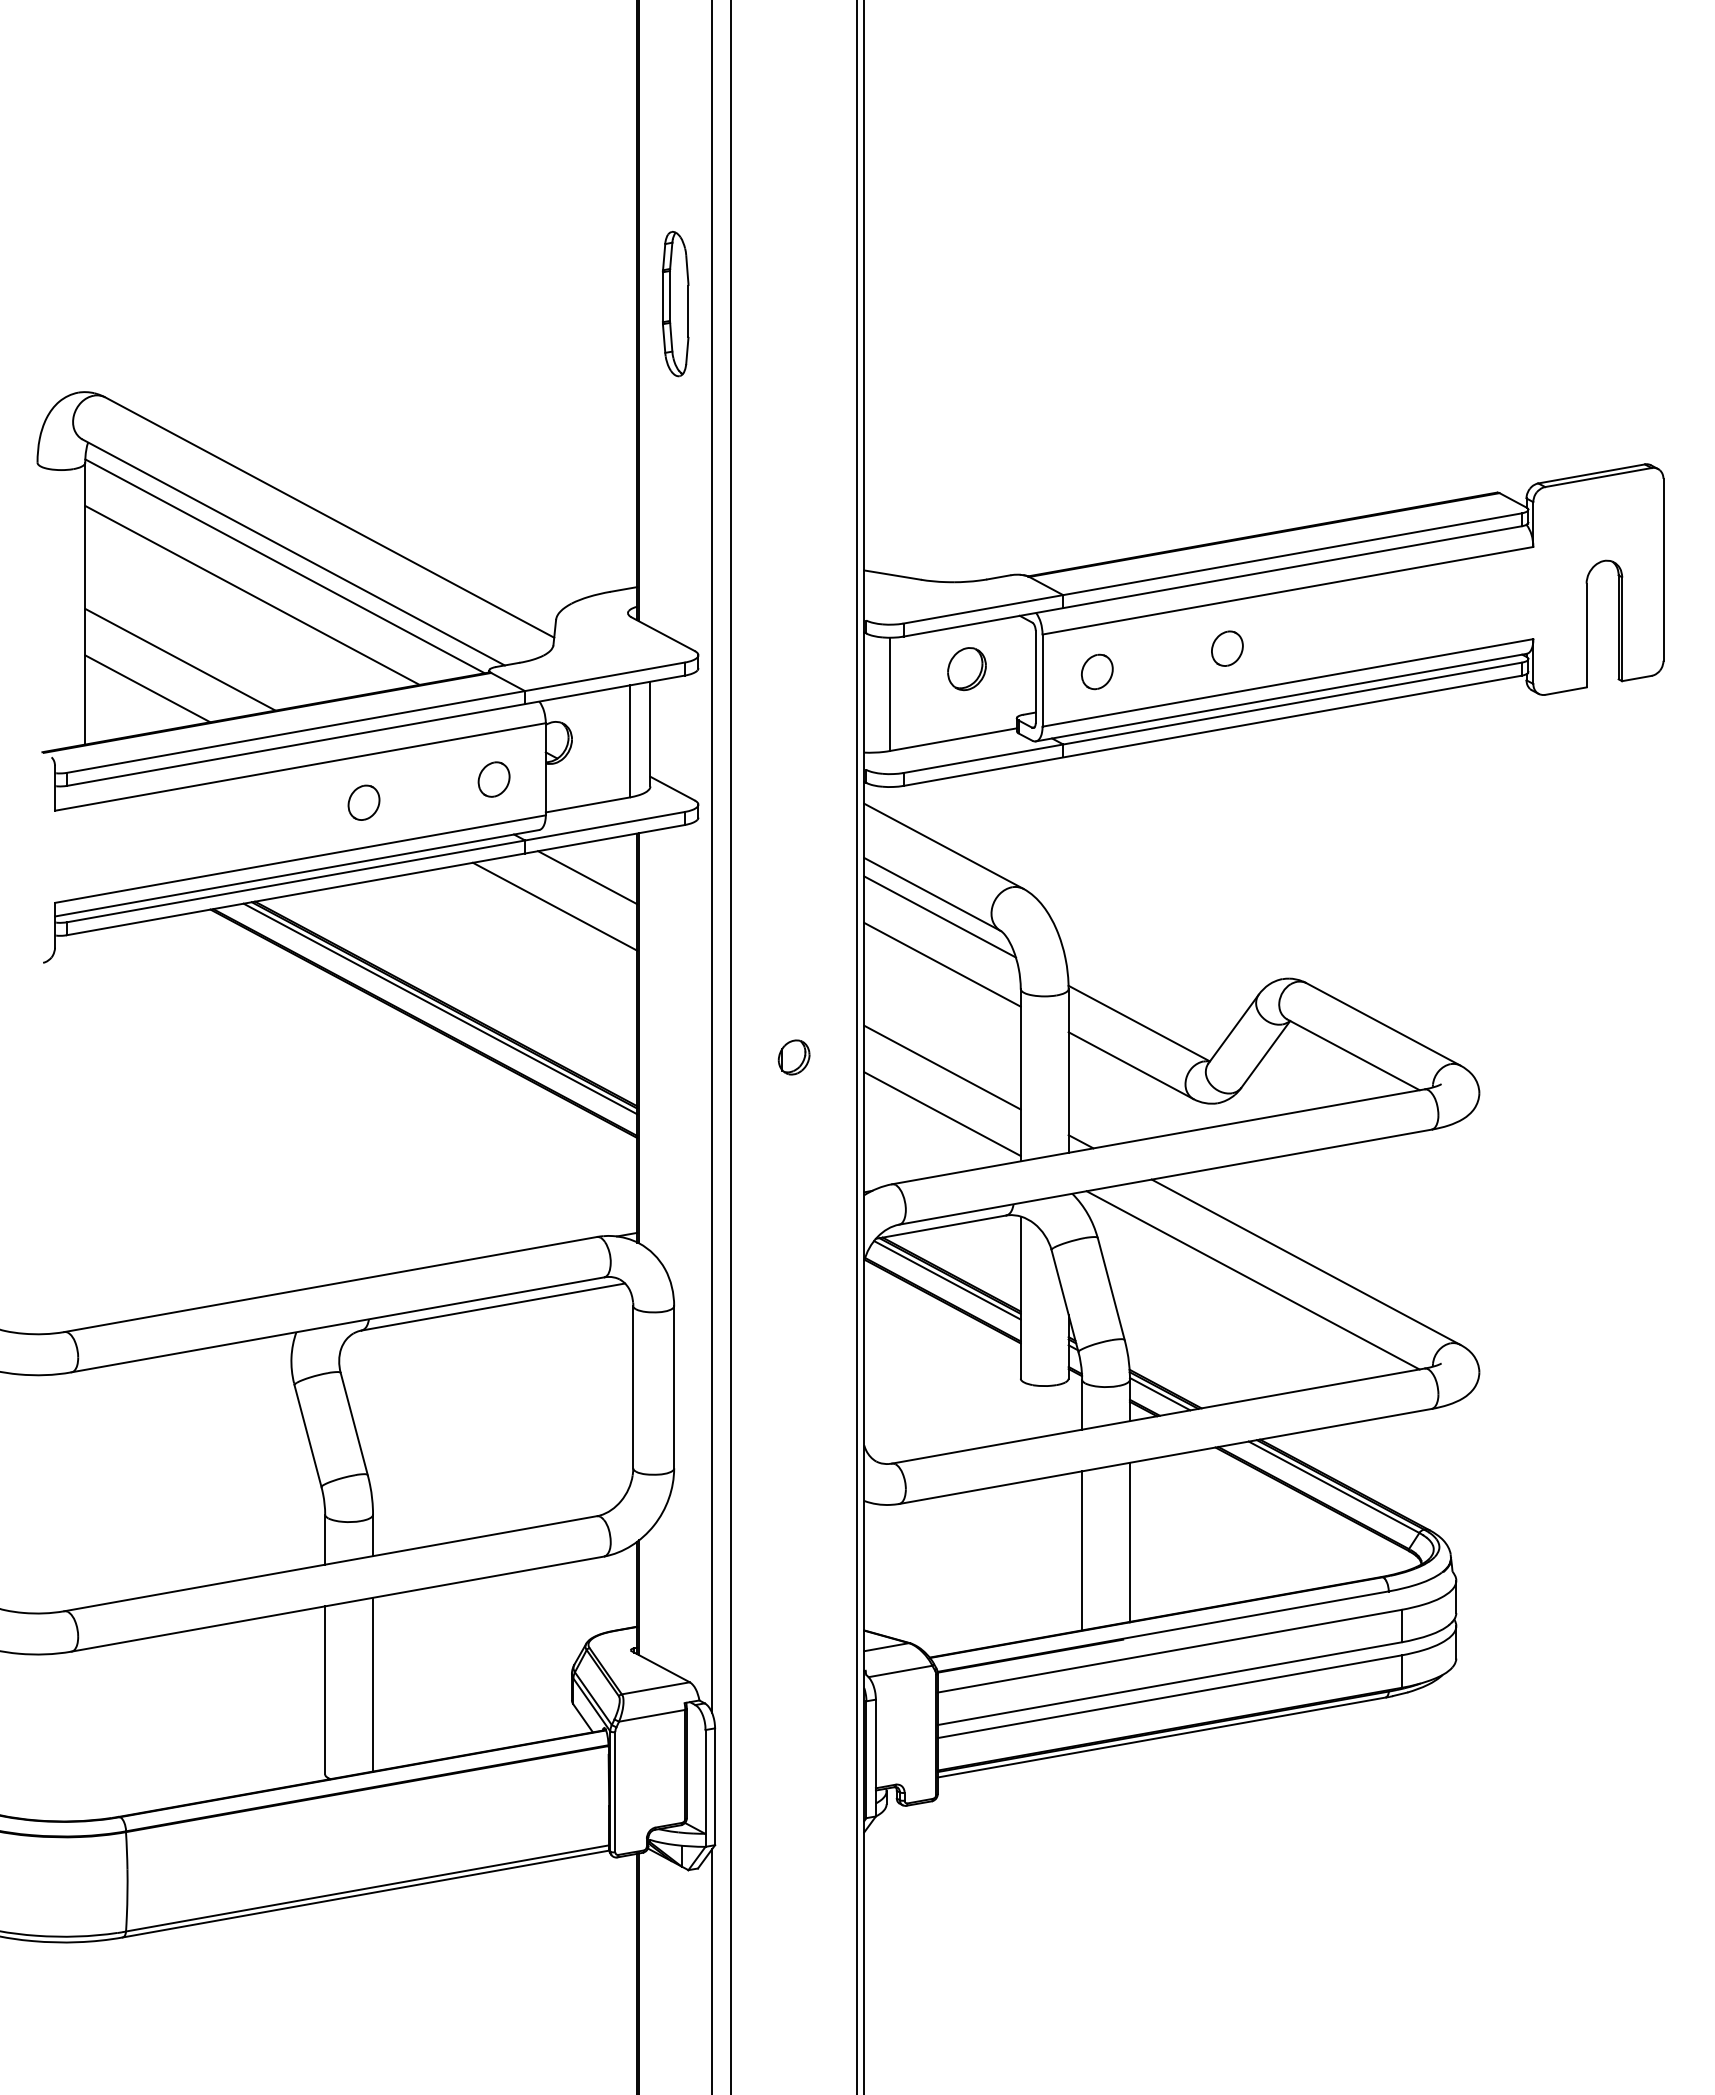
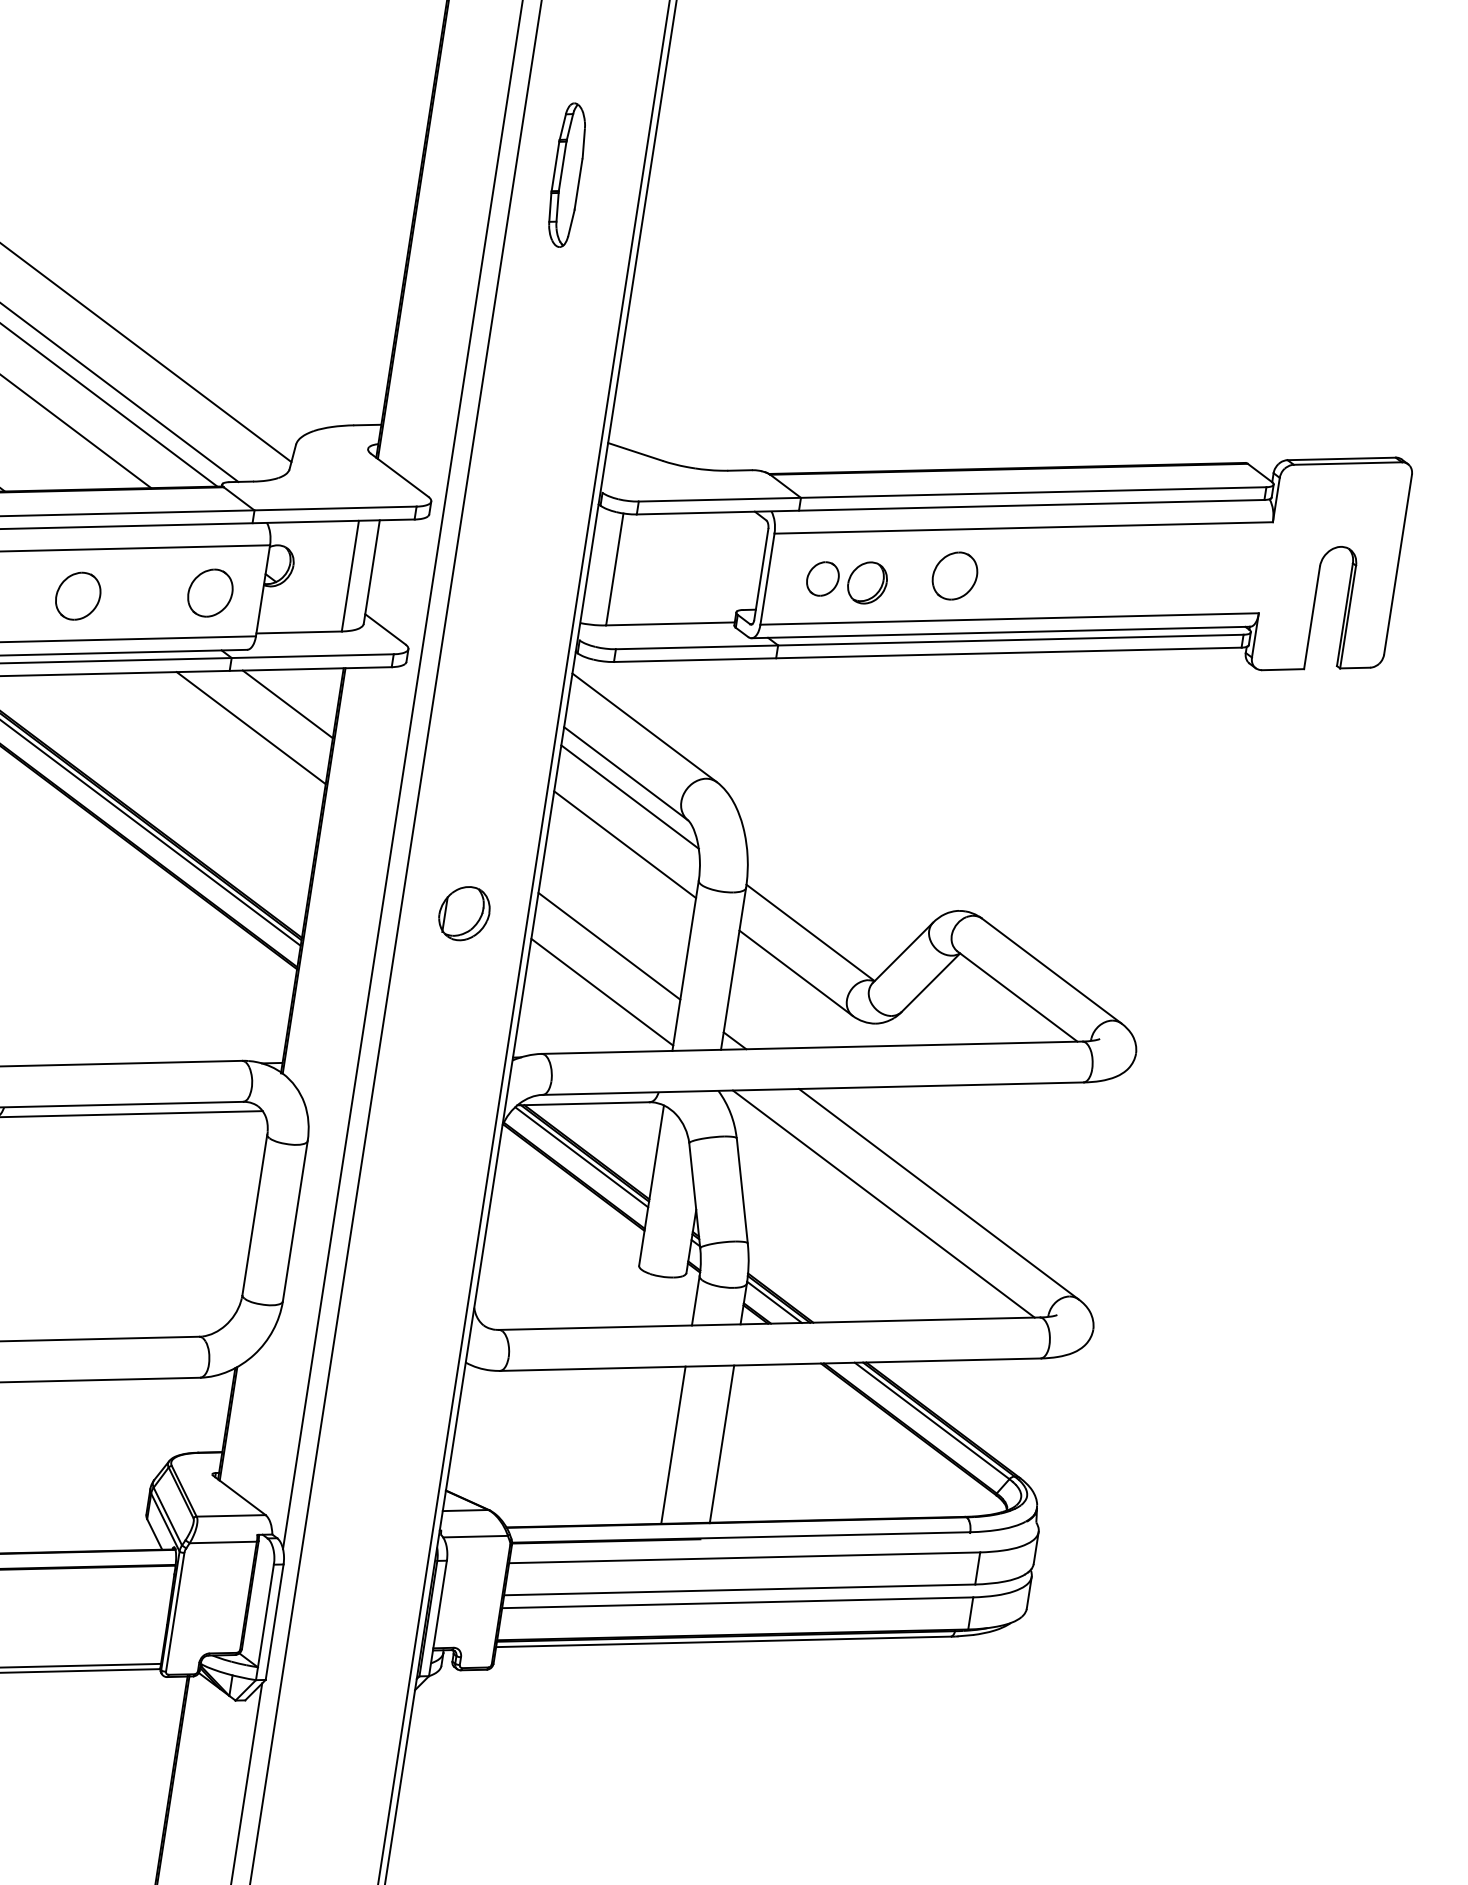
part: (675, 304) -> (566, 175), moved
part: (1227, 648) -> (955, 575), size x1.4
part: (966, 669) -> (866, 583), moved
part: (493, 779) -> (209, 592), size x1.4
part: (363, 802) -> (77, 595), size x1.4
part: (793, 1057) -> (463, 913), size x1.6

